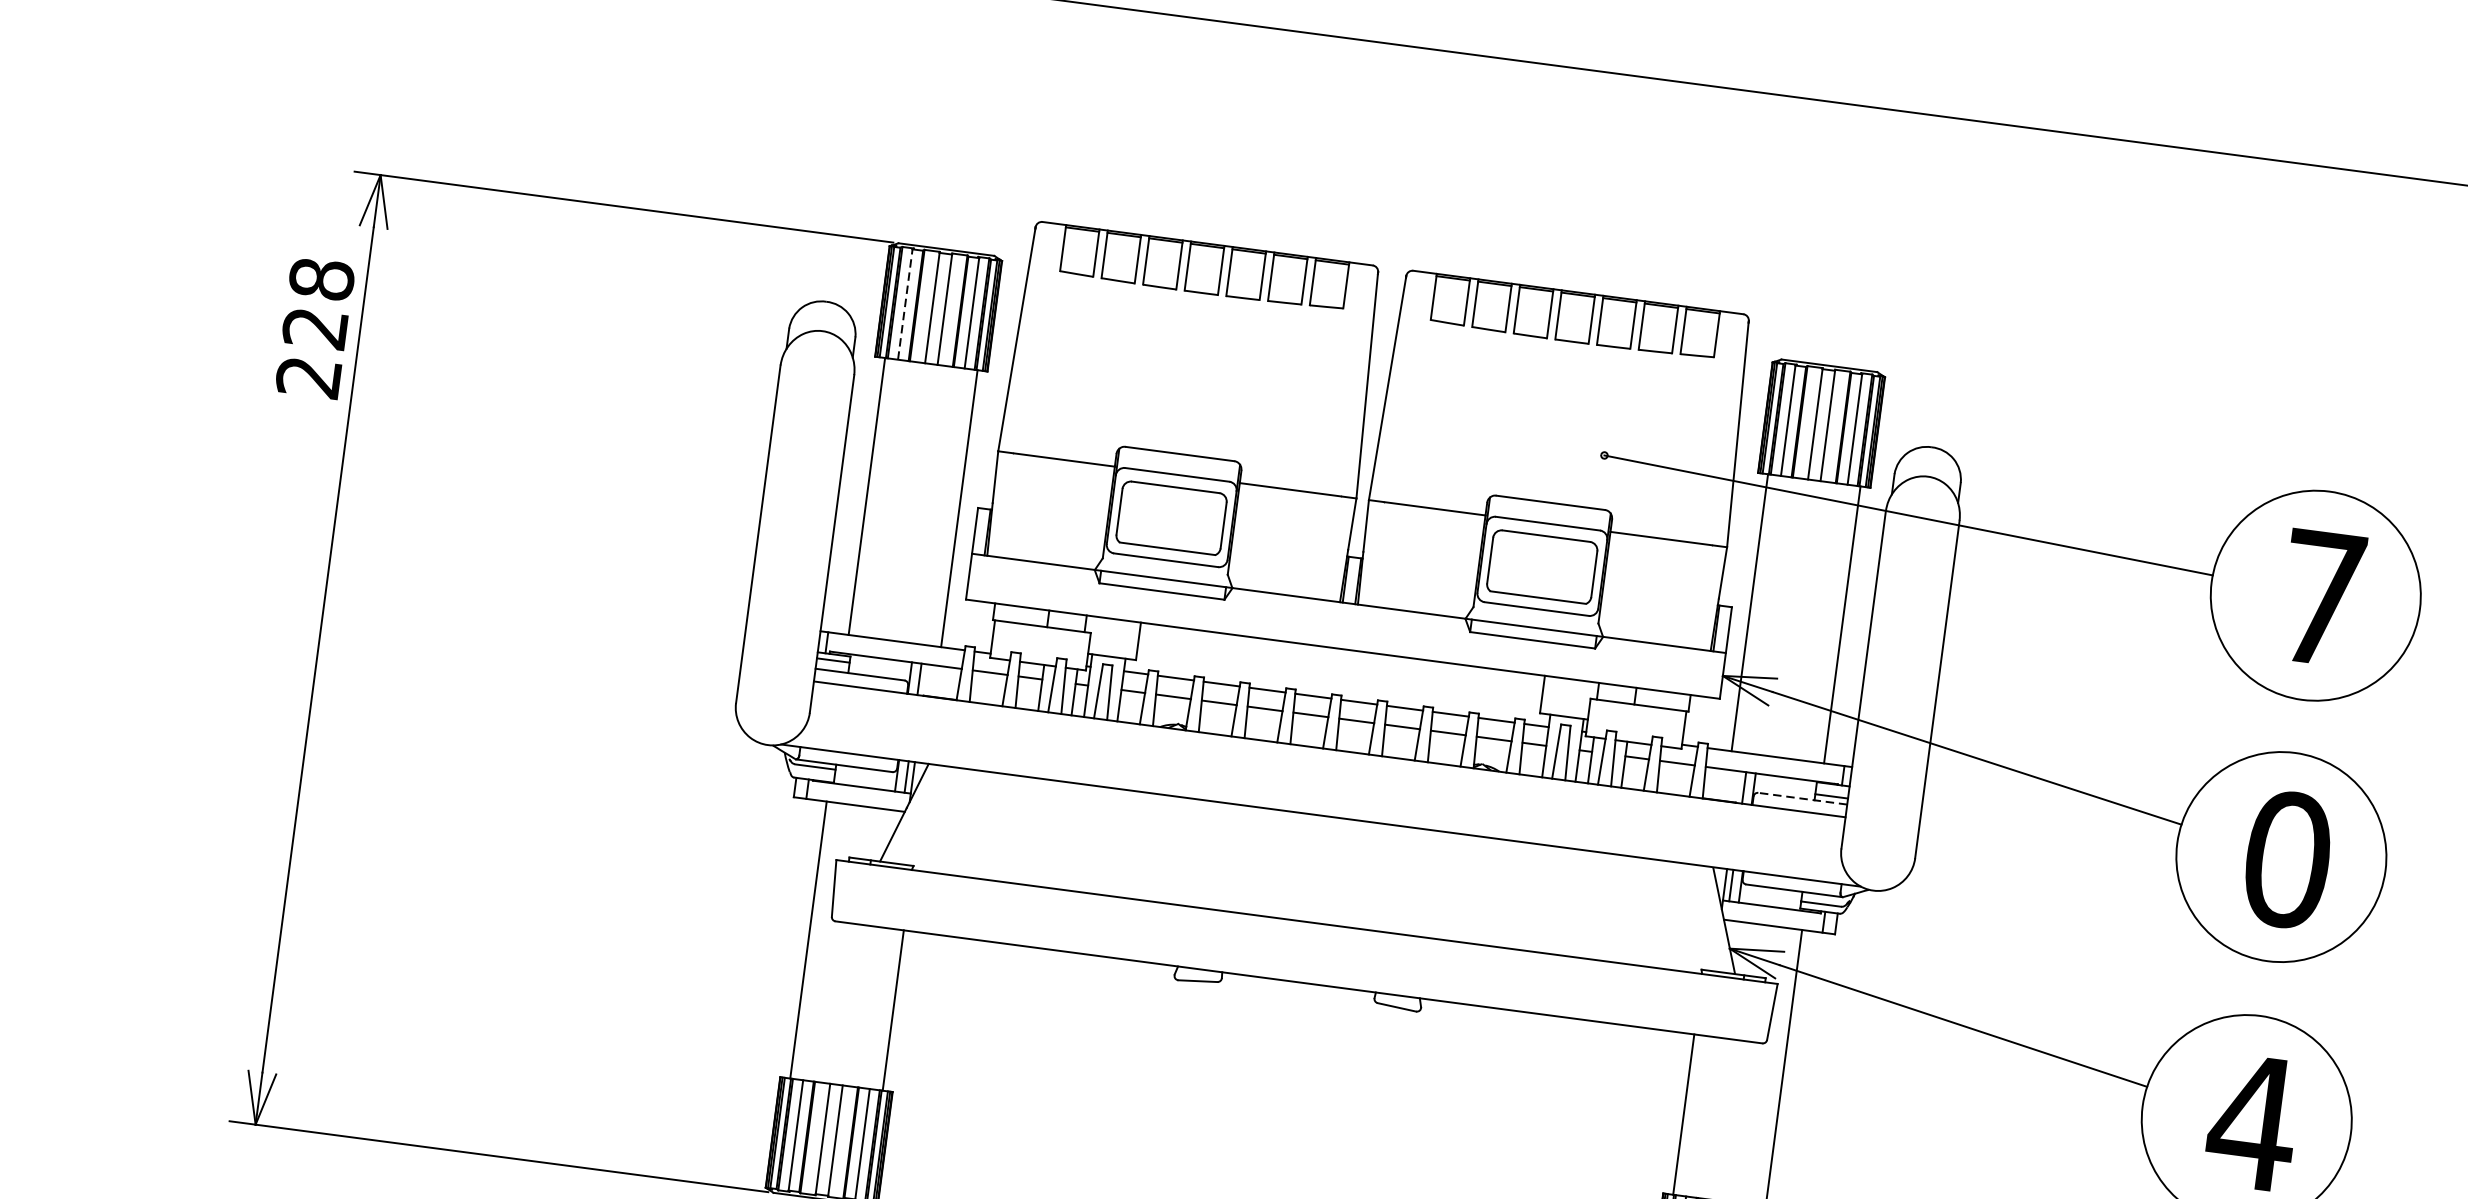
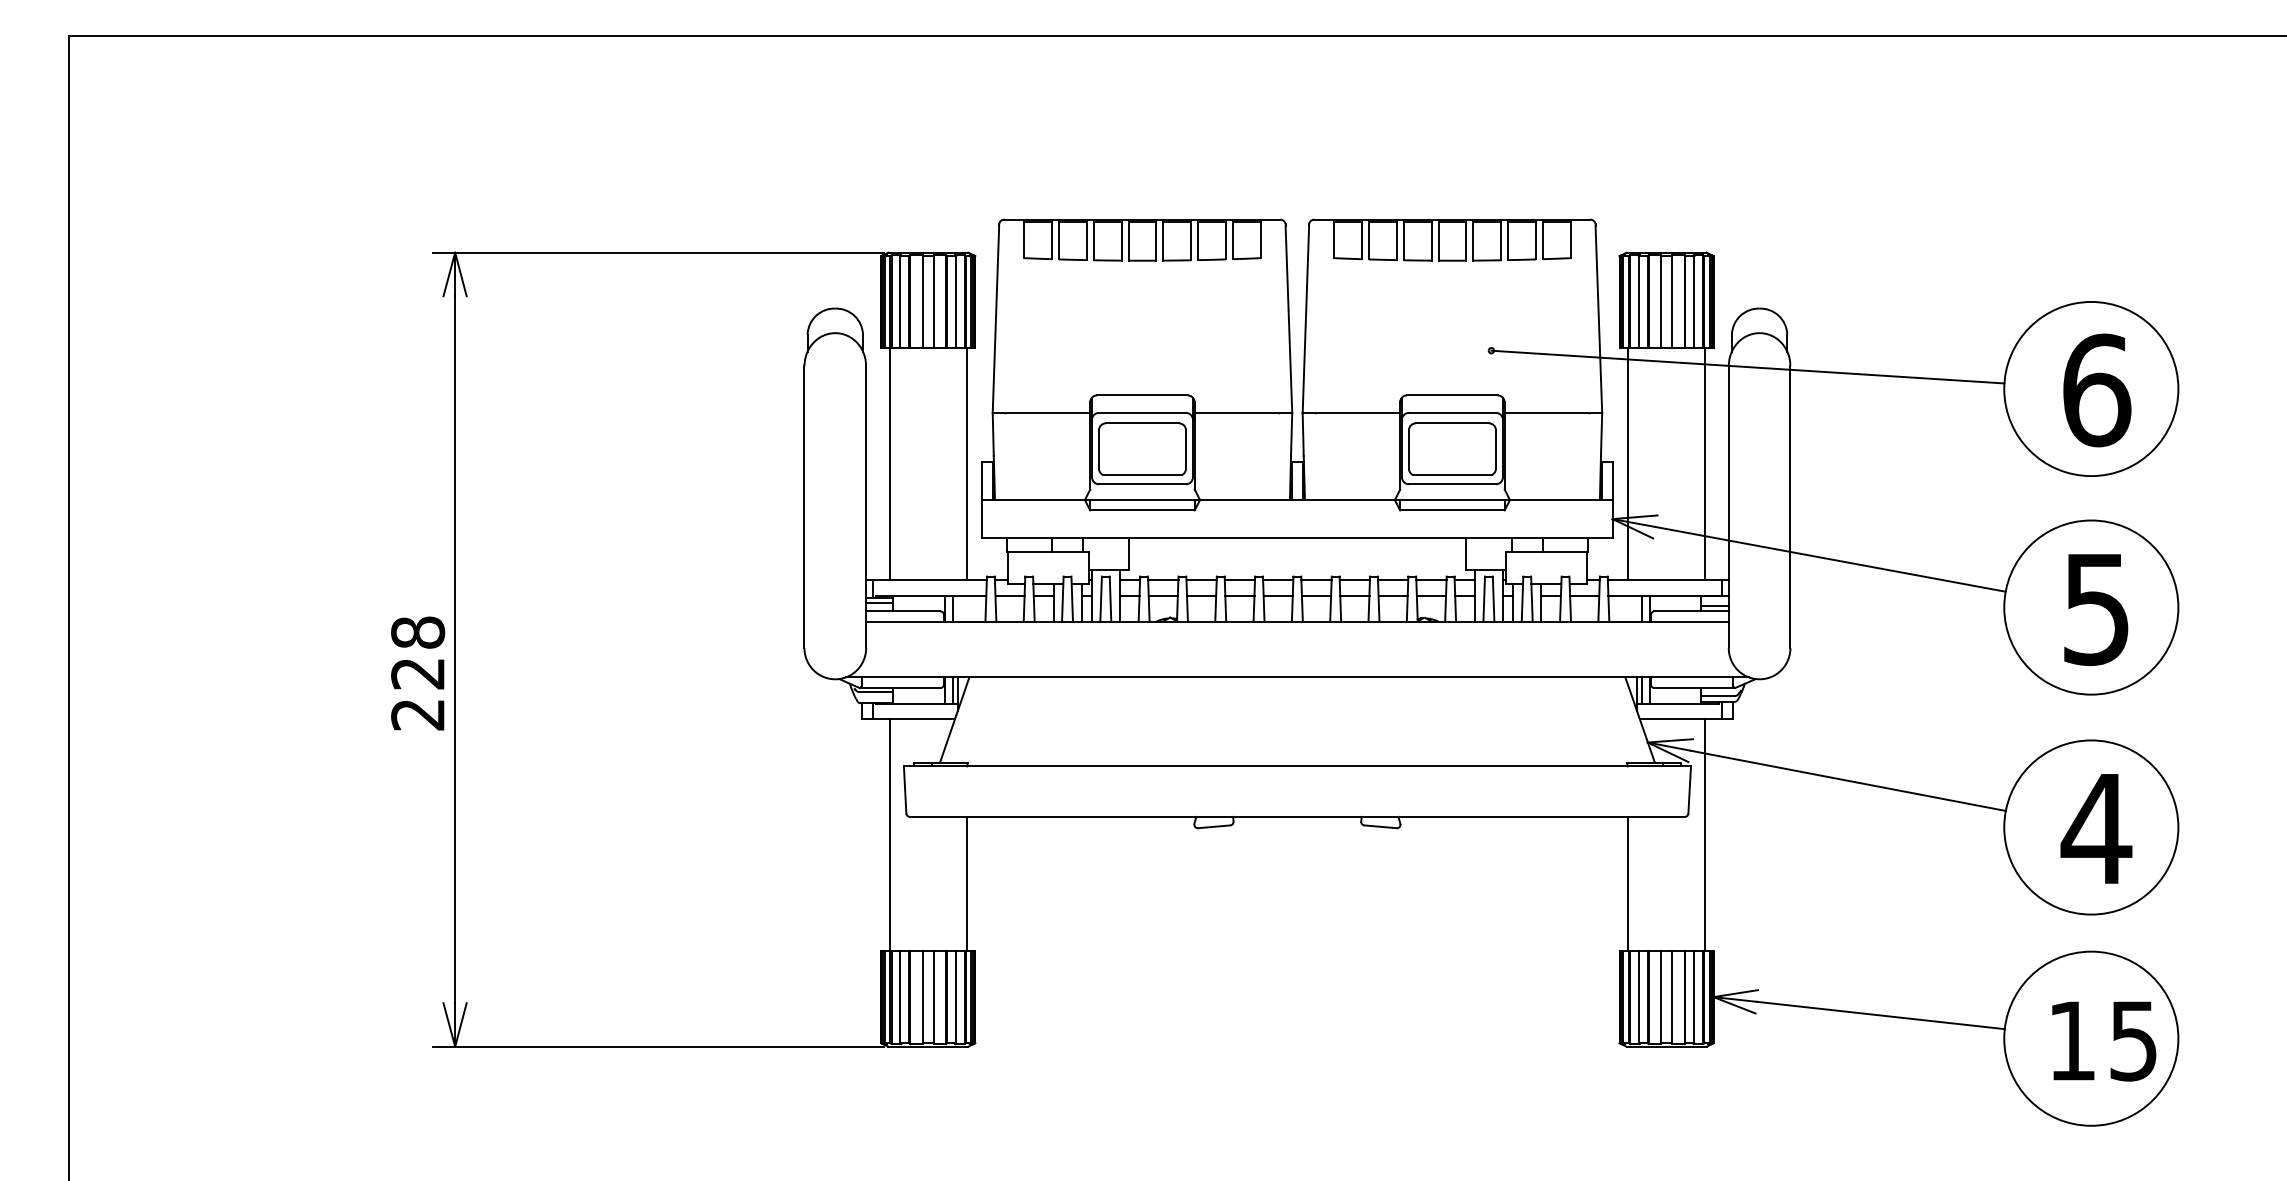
line: (905, 303) -> (900, 301), dashed -> solid
text: (315, 328) -> (418, 673), moved
text: (2322, 598) -> (2097, 390), 7 -> 6
line: (1802, 798) -> (1691, 611), dashed -> solid
text: (2287, 860) -> (2096, 609), 0 -> 5

